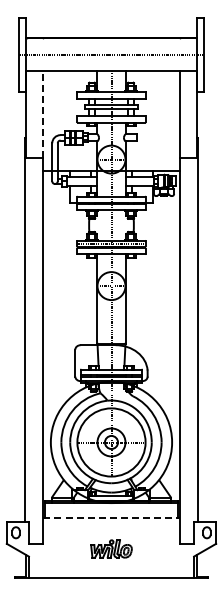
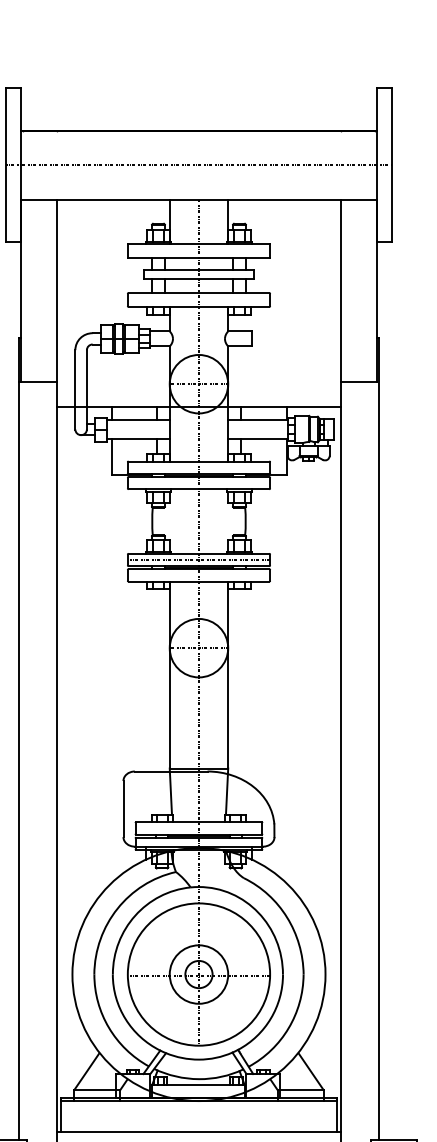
line: (43, 114) -> (57, 290), dashed -> solid
line: (111, 518) -> (198, 1133), dashed -> solid

